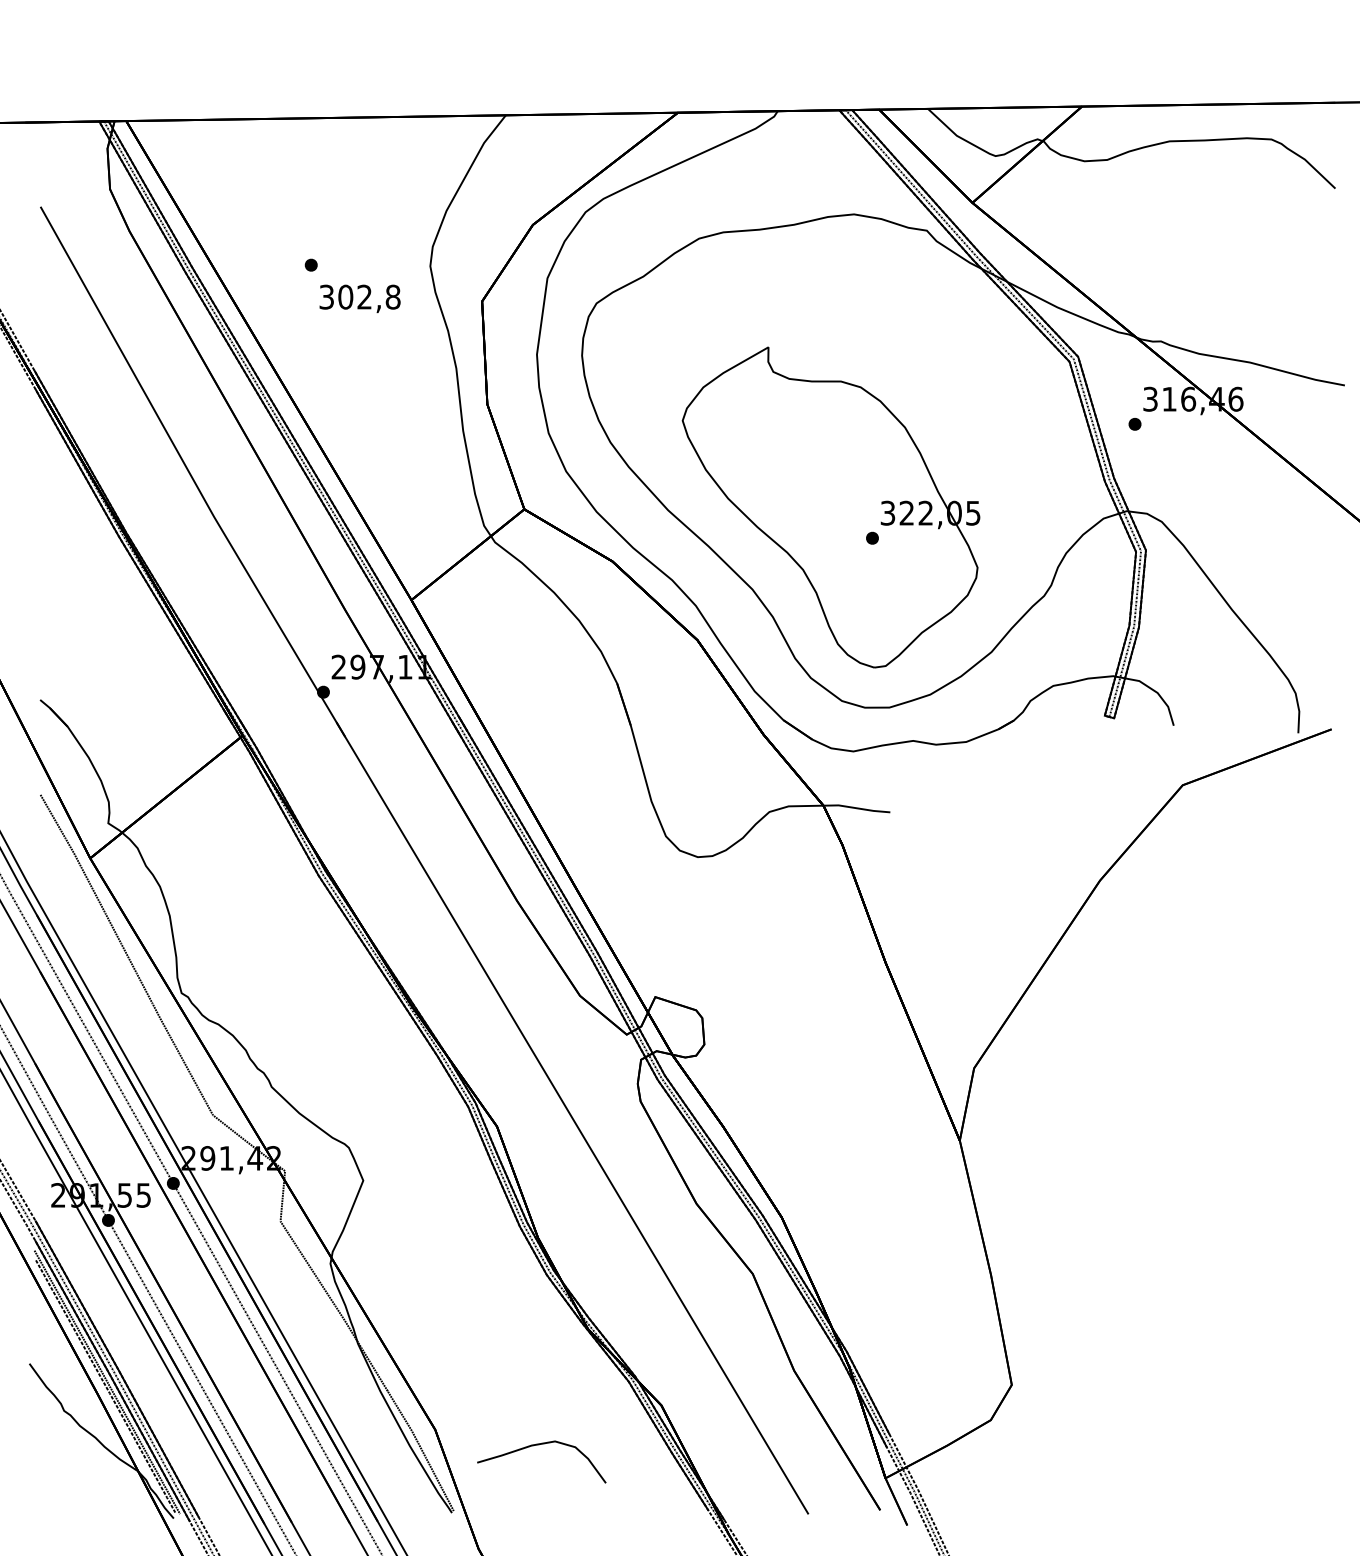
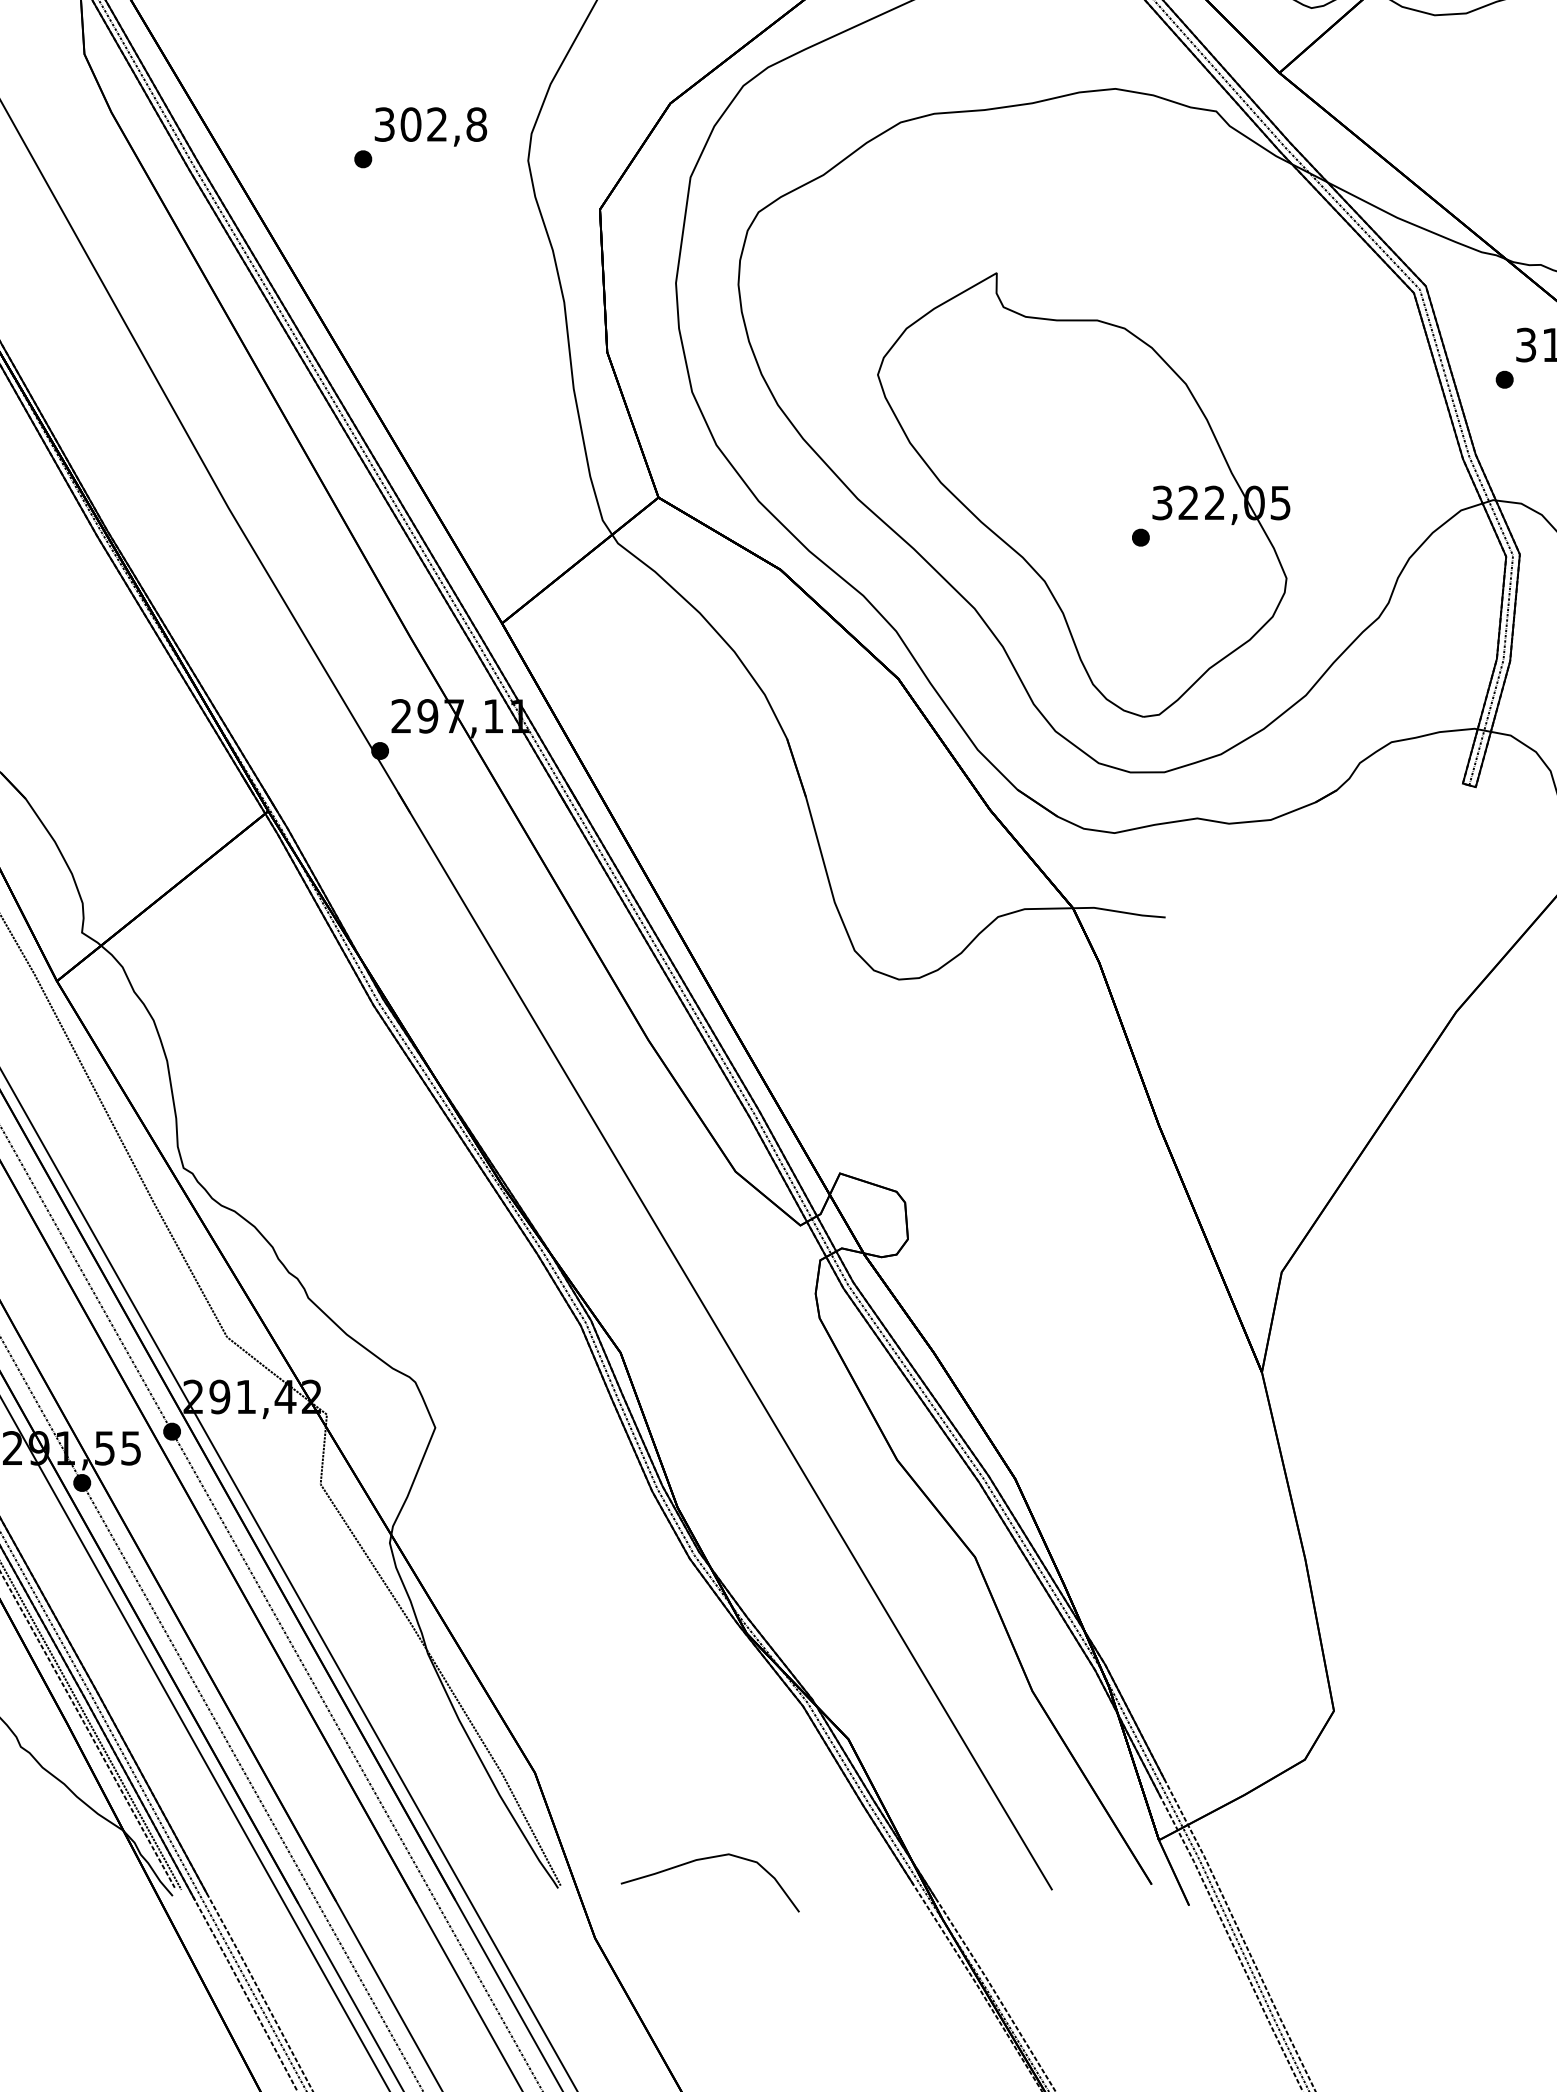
text: (359, 298) -> (430, 126), moved
curve: (539, 1445) -> (707, 1859), moved

